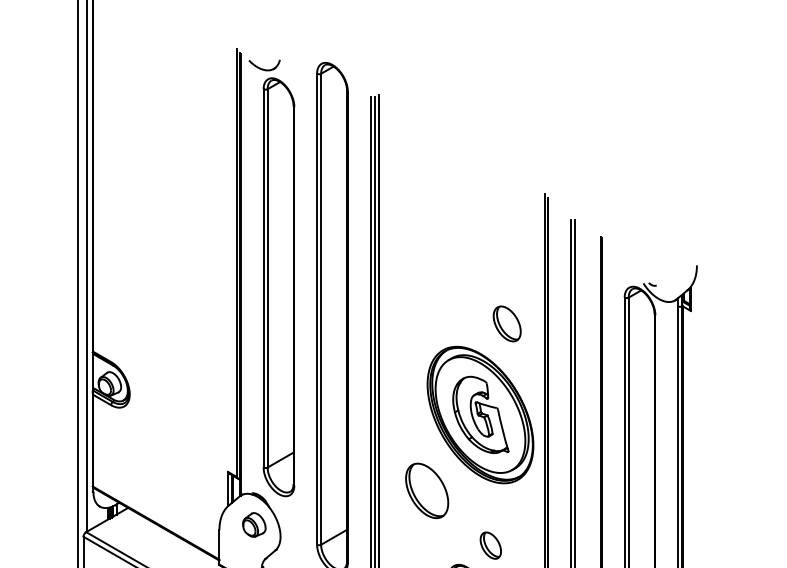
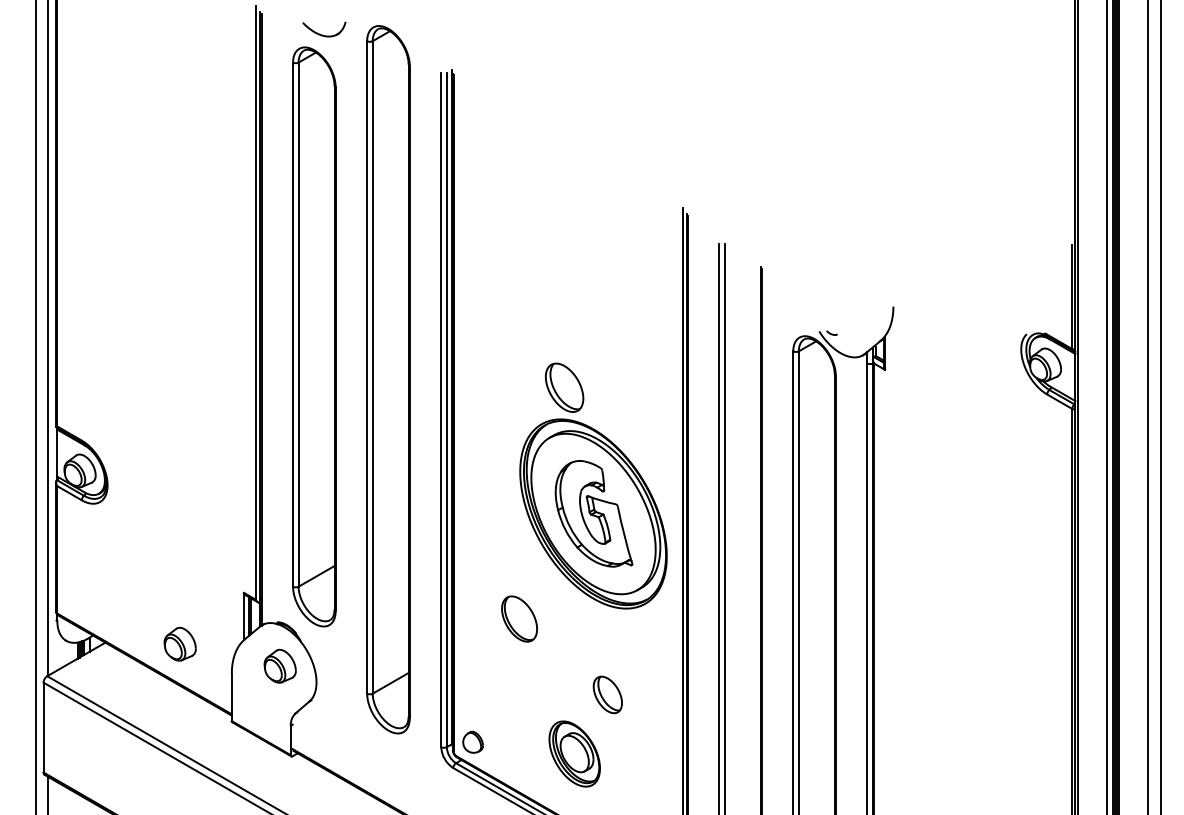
part: (264, 65) -> (324, 29), moved
part: (507, 323) -> (564, 387), moved
part: (427, 490) -> (519, 618), size x0.6
part: (181, 508) -> (179, 643), added

